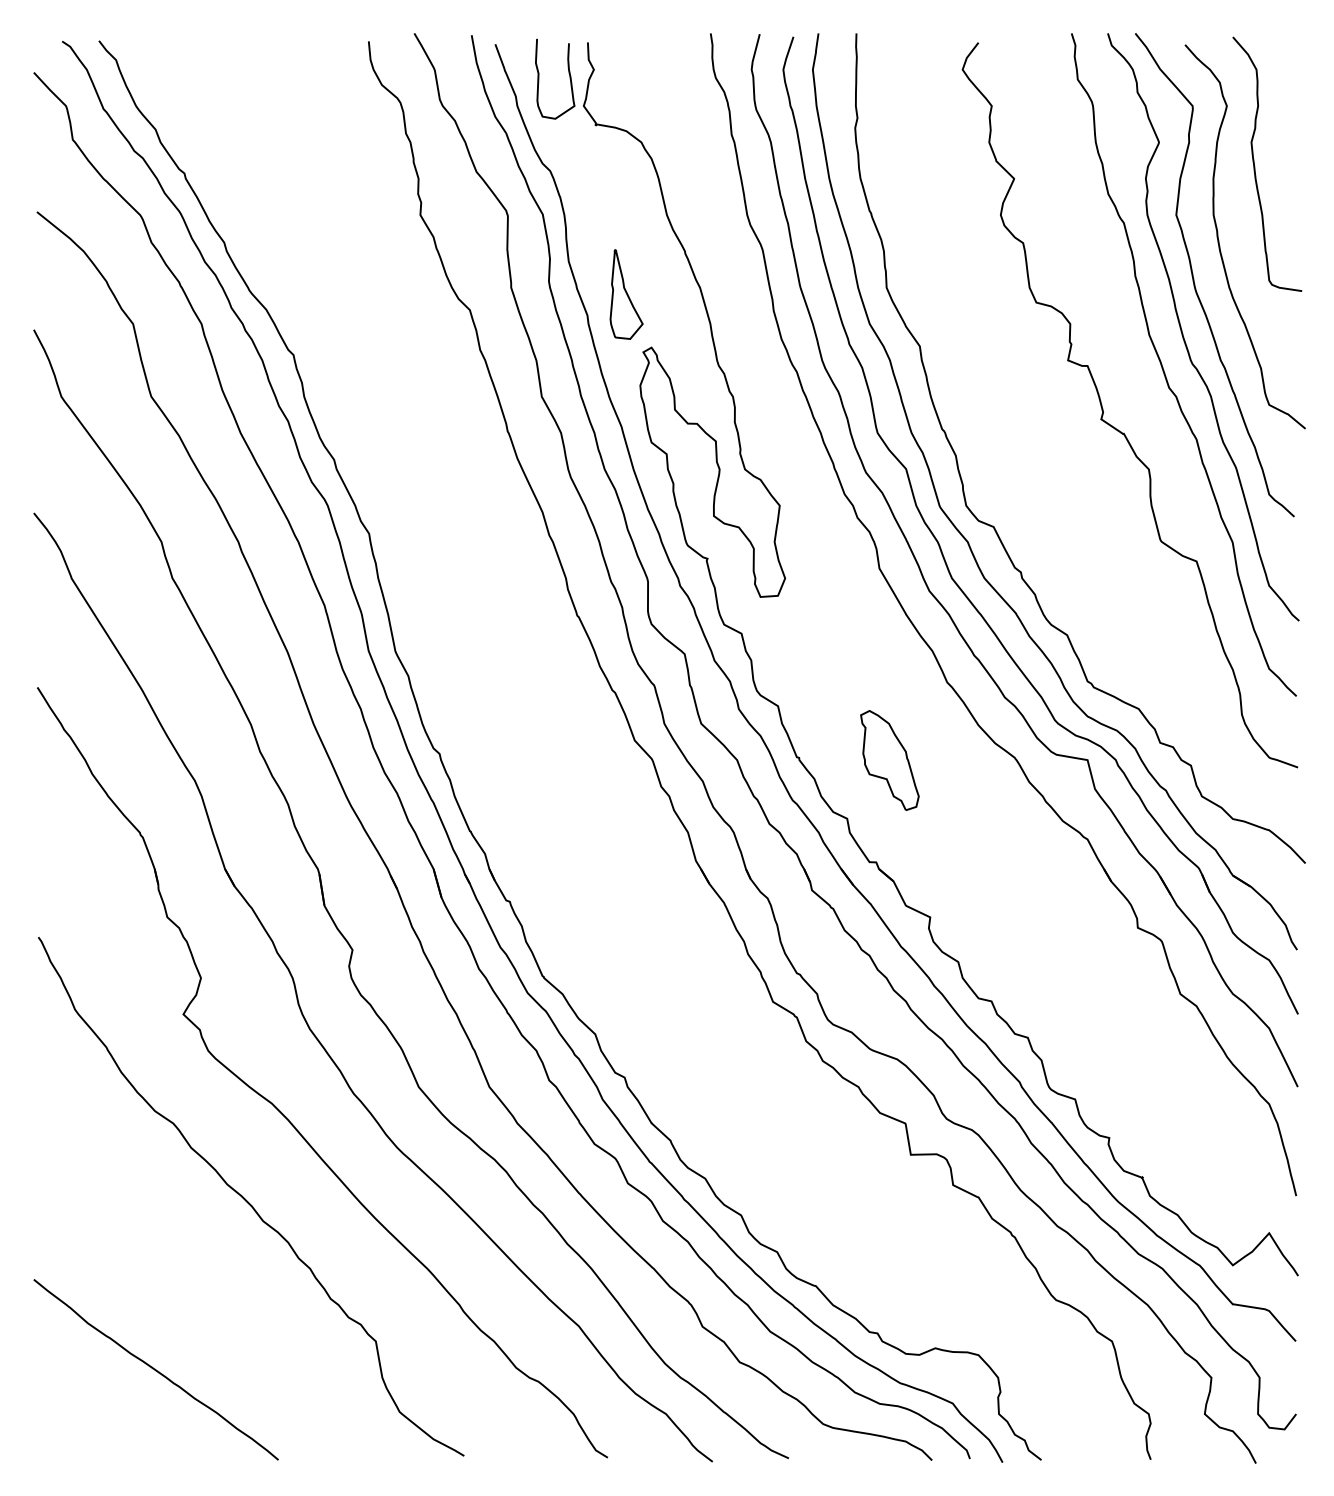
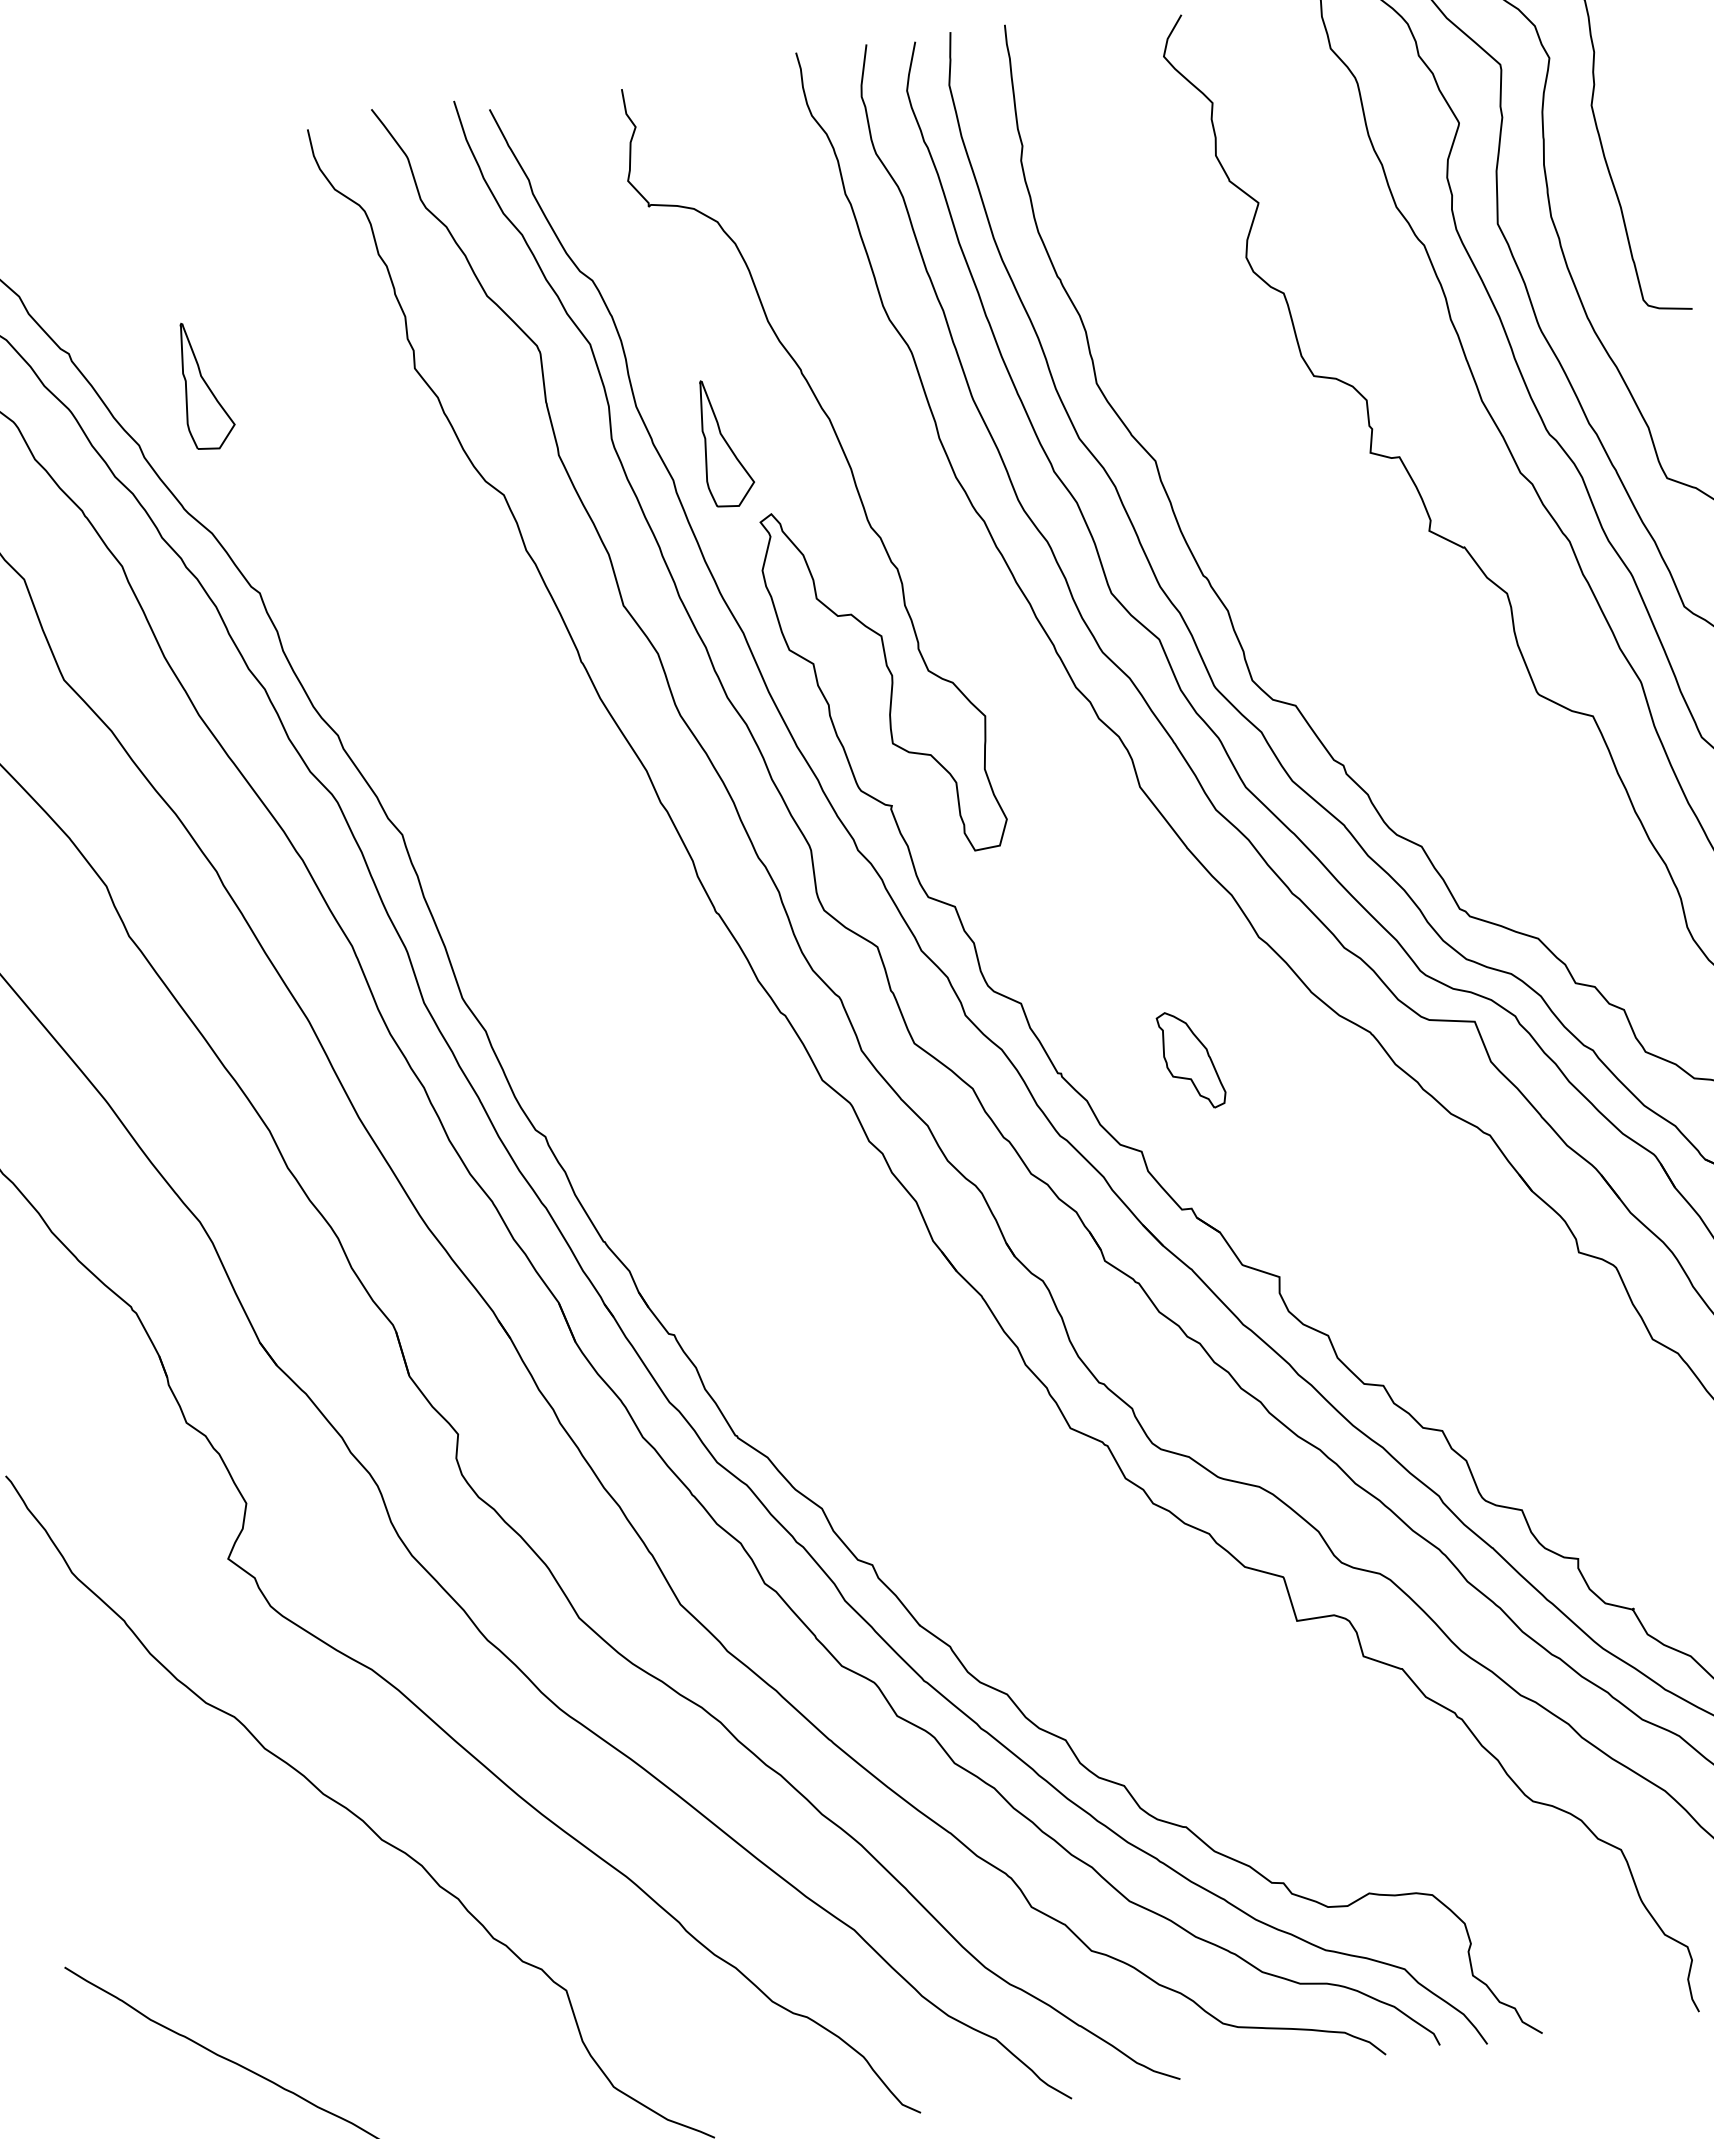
curve: (568, 73) -> (599, 137), removed
part: (275, 207) -> (205, 385), added
part: (889, 760) -> (1191, 1060), size x0.7

